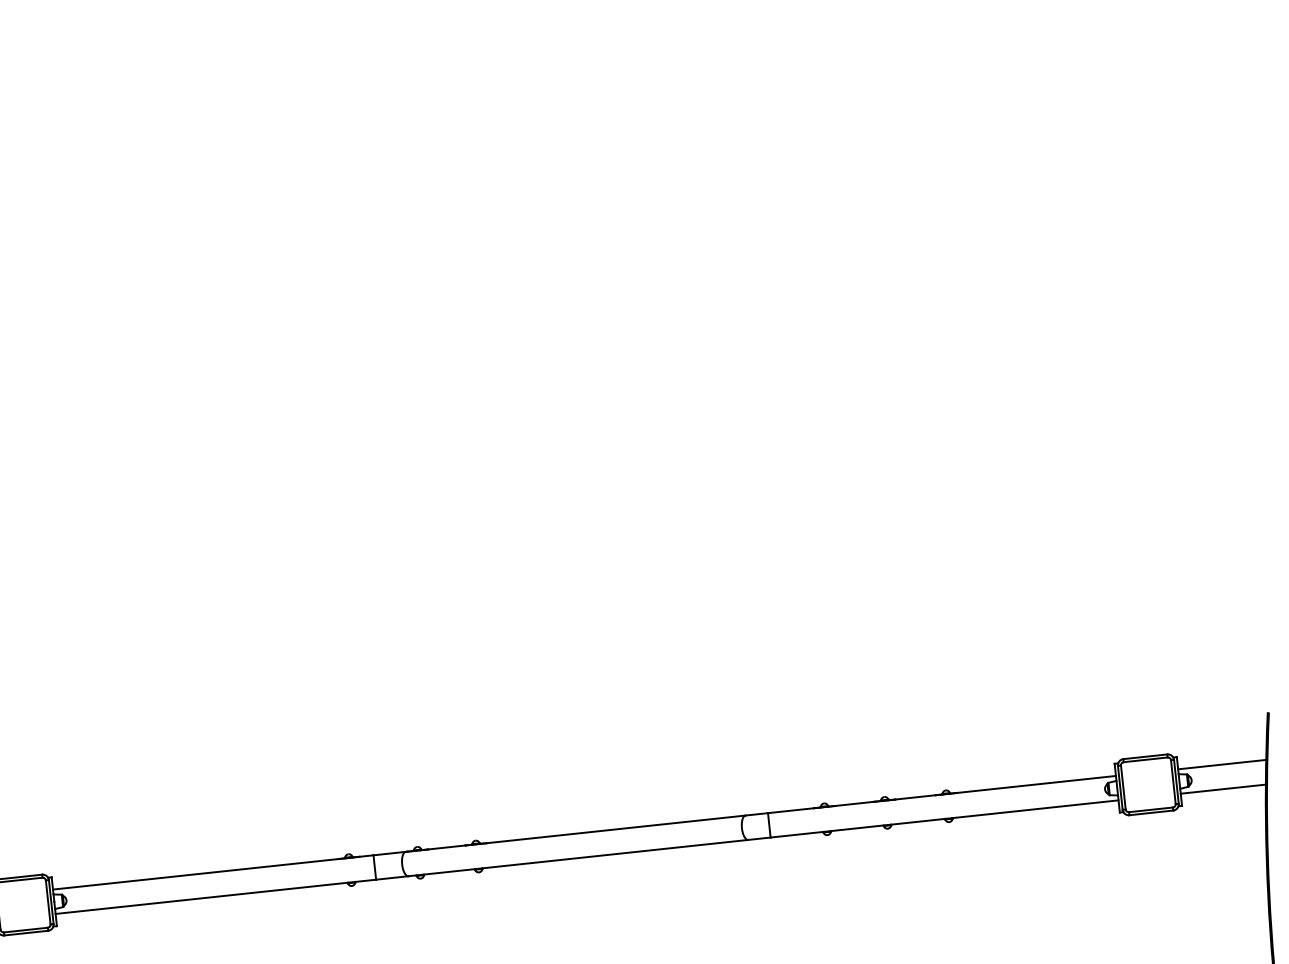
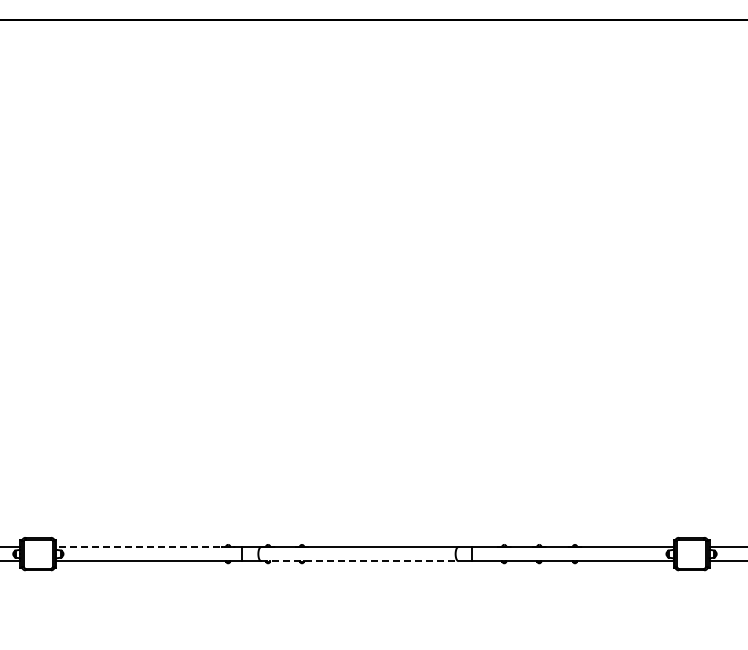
line: (577, 858) -> (359, 561), solid -> dashed
line: (211, 873) -> (148, 547), solid -> dashed

